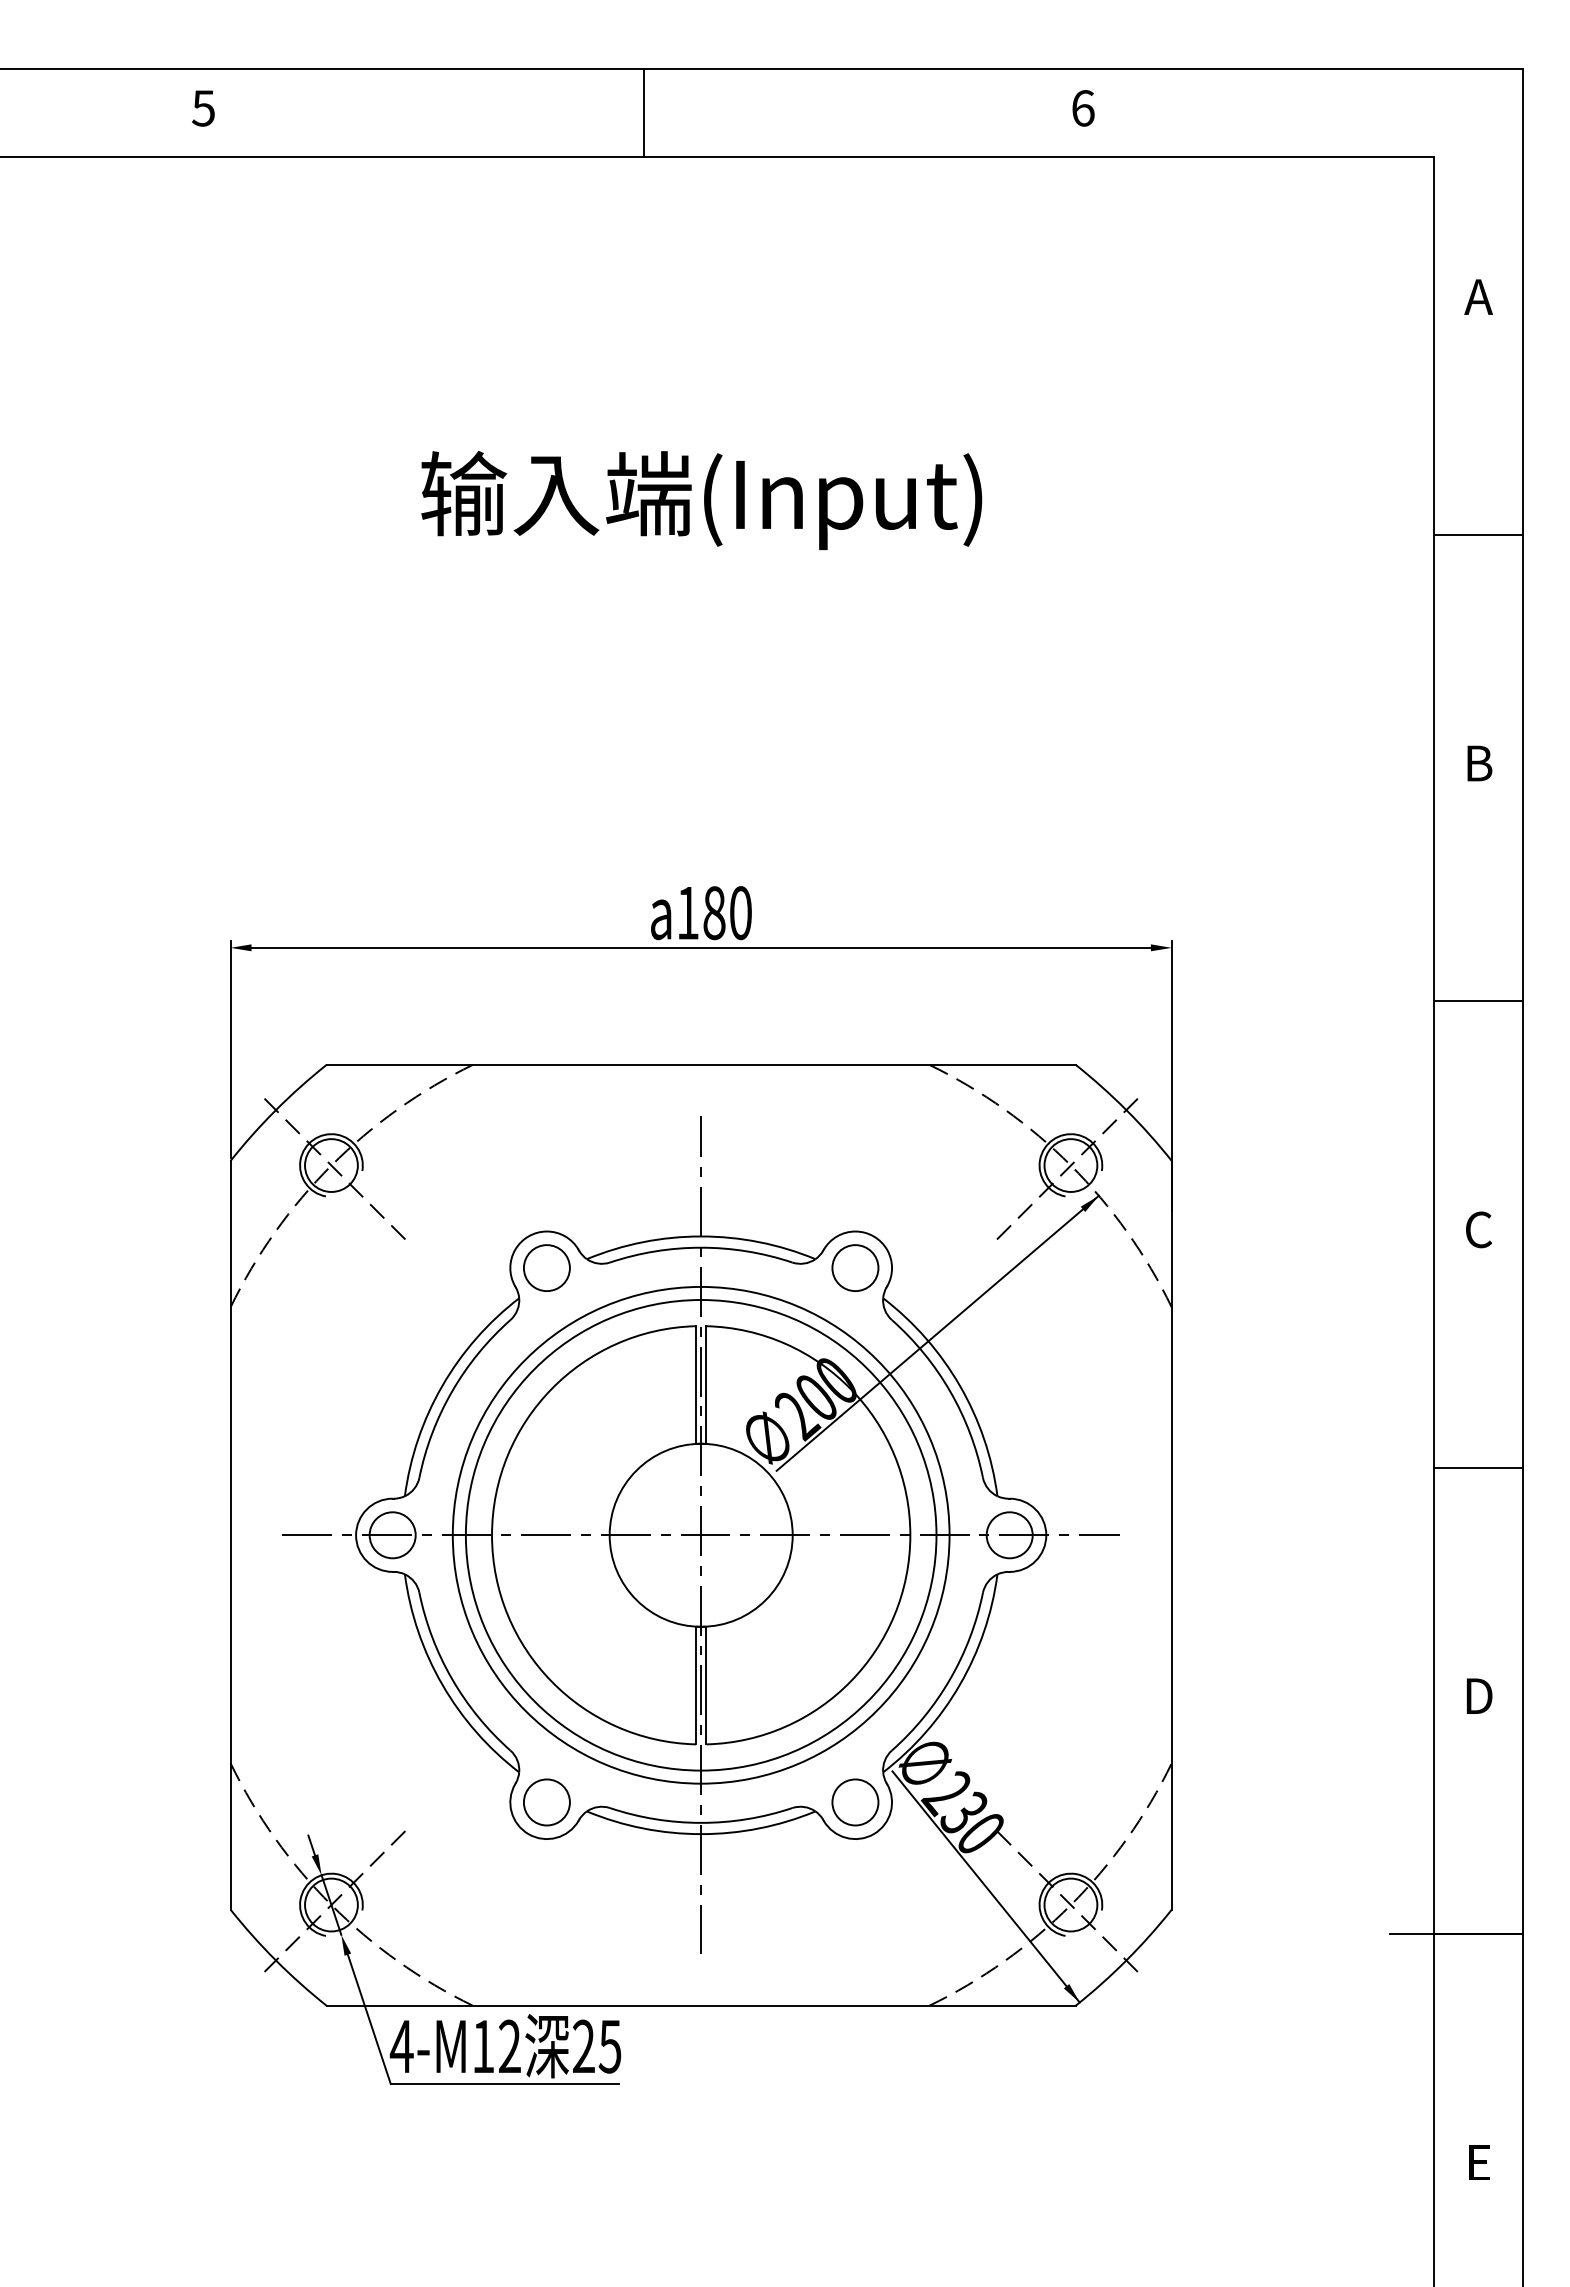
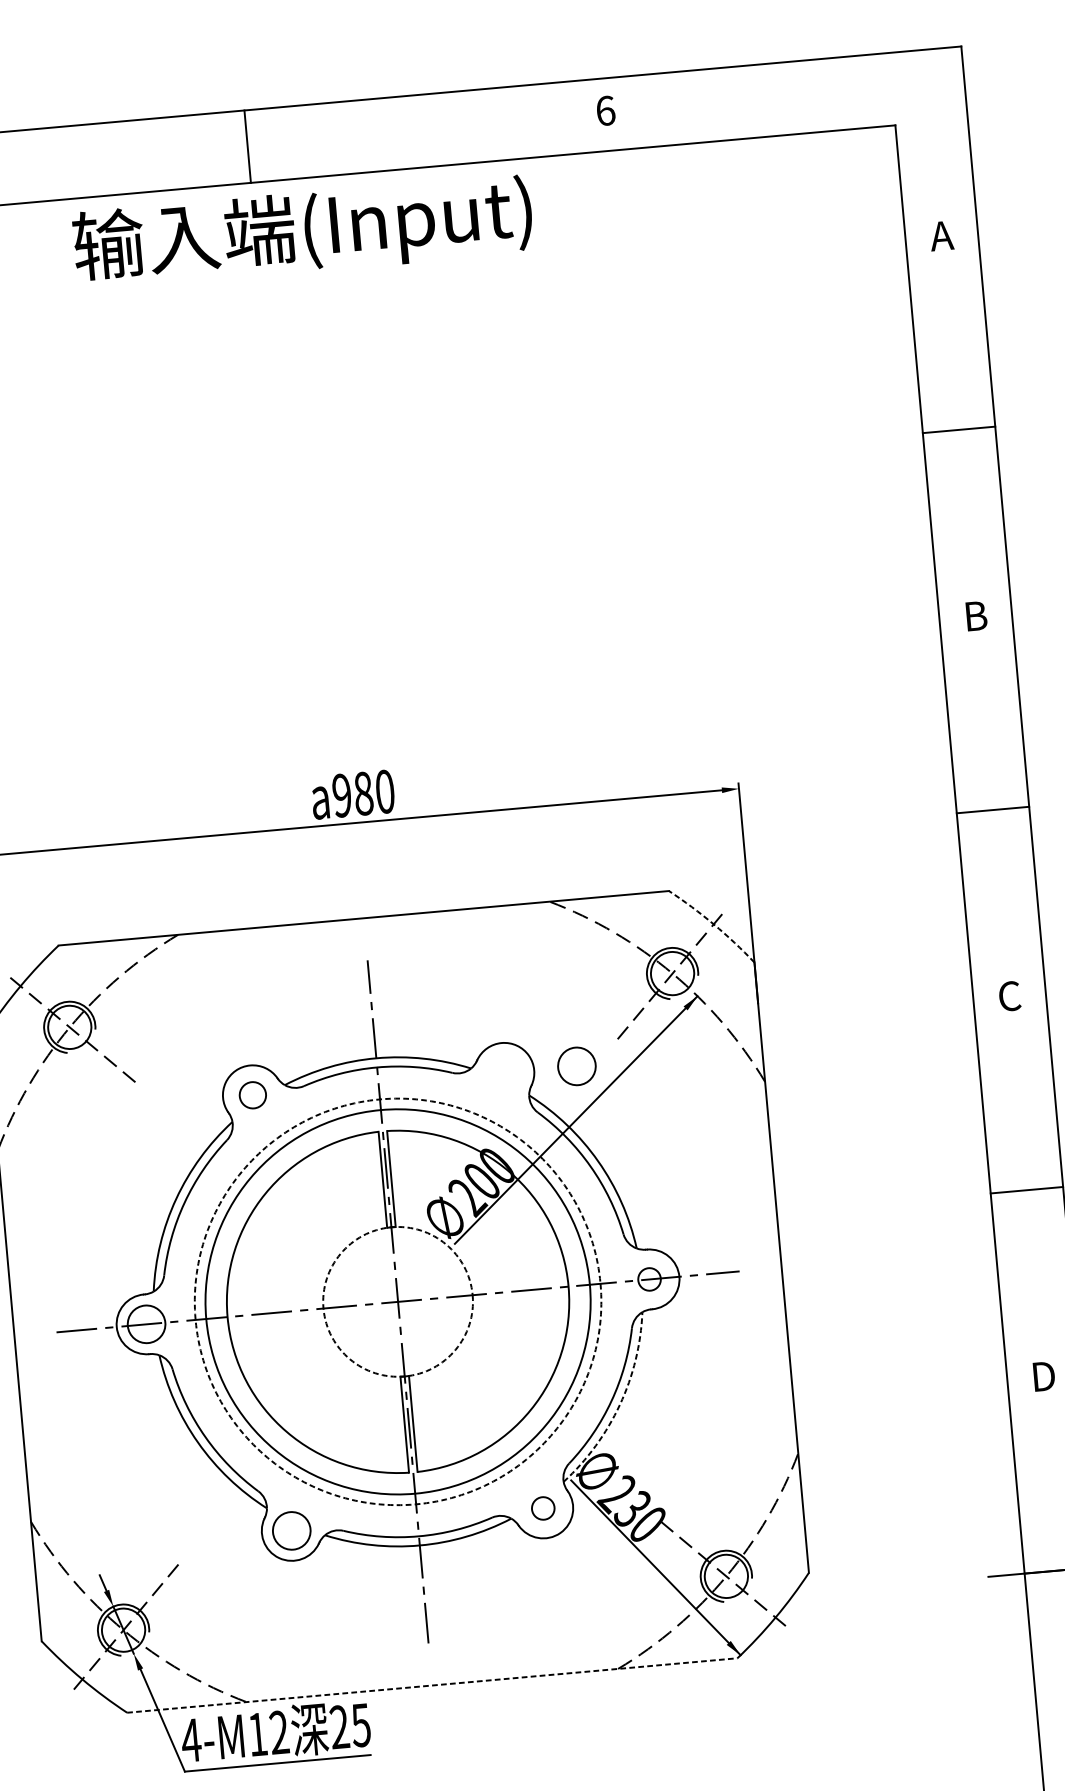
text: (701, 499) -> (302, 231), moved
text: (687, 913) -> (341, 796), 180 -> 980
arc: (1126, 1110) -> (713, 924), solid -> dashed
circle: (546, 1267) -> (252, 1094), size x0.7
circle: (855, 1267) -> (576, 1065), moved
circle: (700, 1534) -> (397, 1301), solid -> dashed
circle: (700, 1534) -> (397, 1301), solid -> dashed
circle: (1009, 1535) -> (649, 1279), size x0.6
arc: (959, 1684) -> (619, 1404), solid -> dashed
circle: (855, 1802) -> (543, 1508), size x0.6
line: (701, 2005) -> (432, 1685), solid -> dashed

